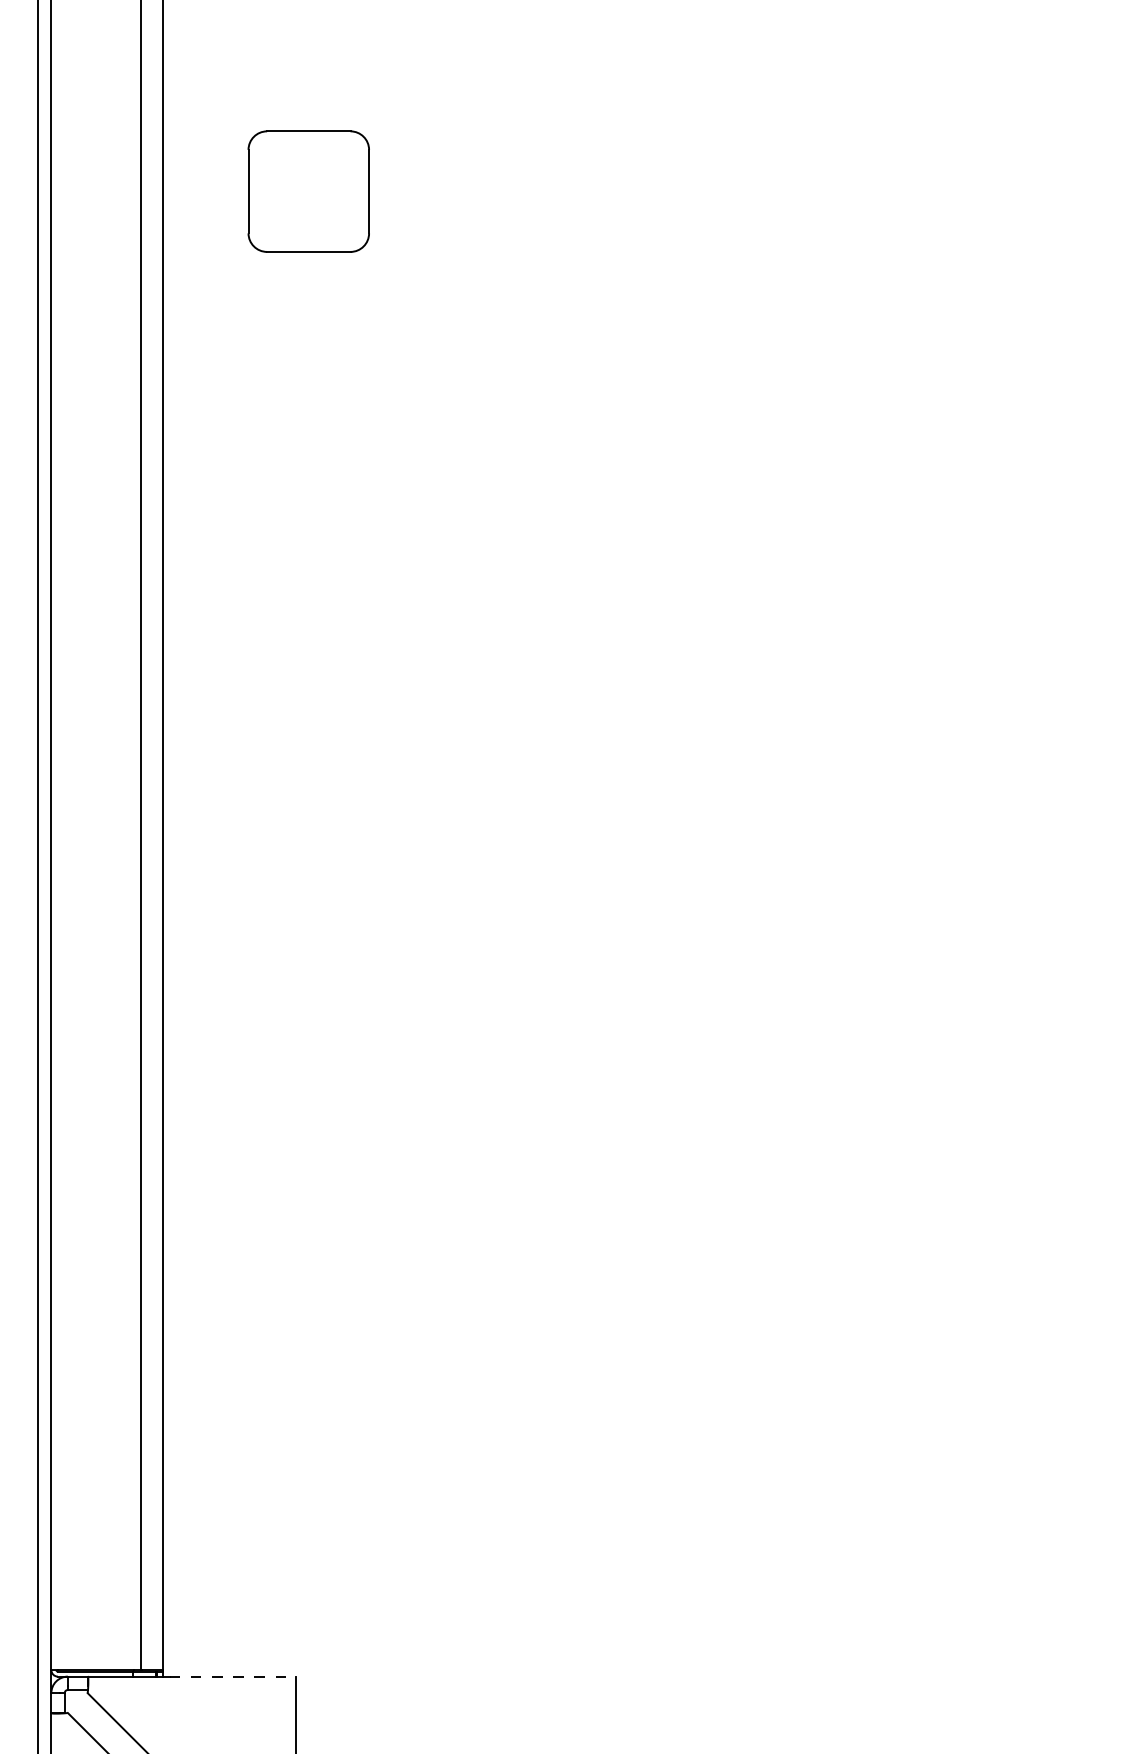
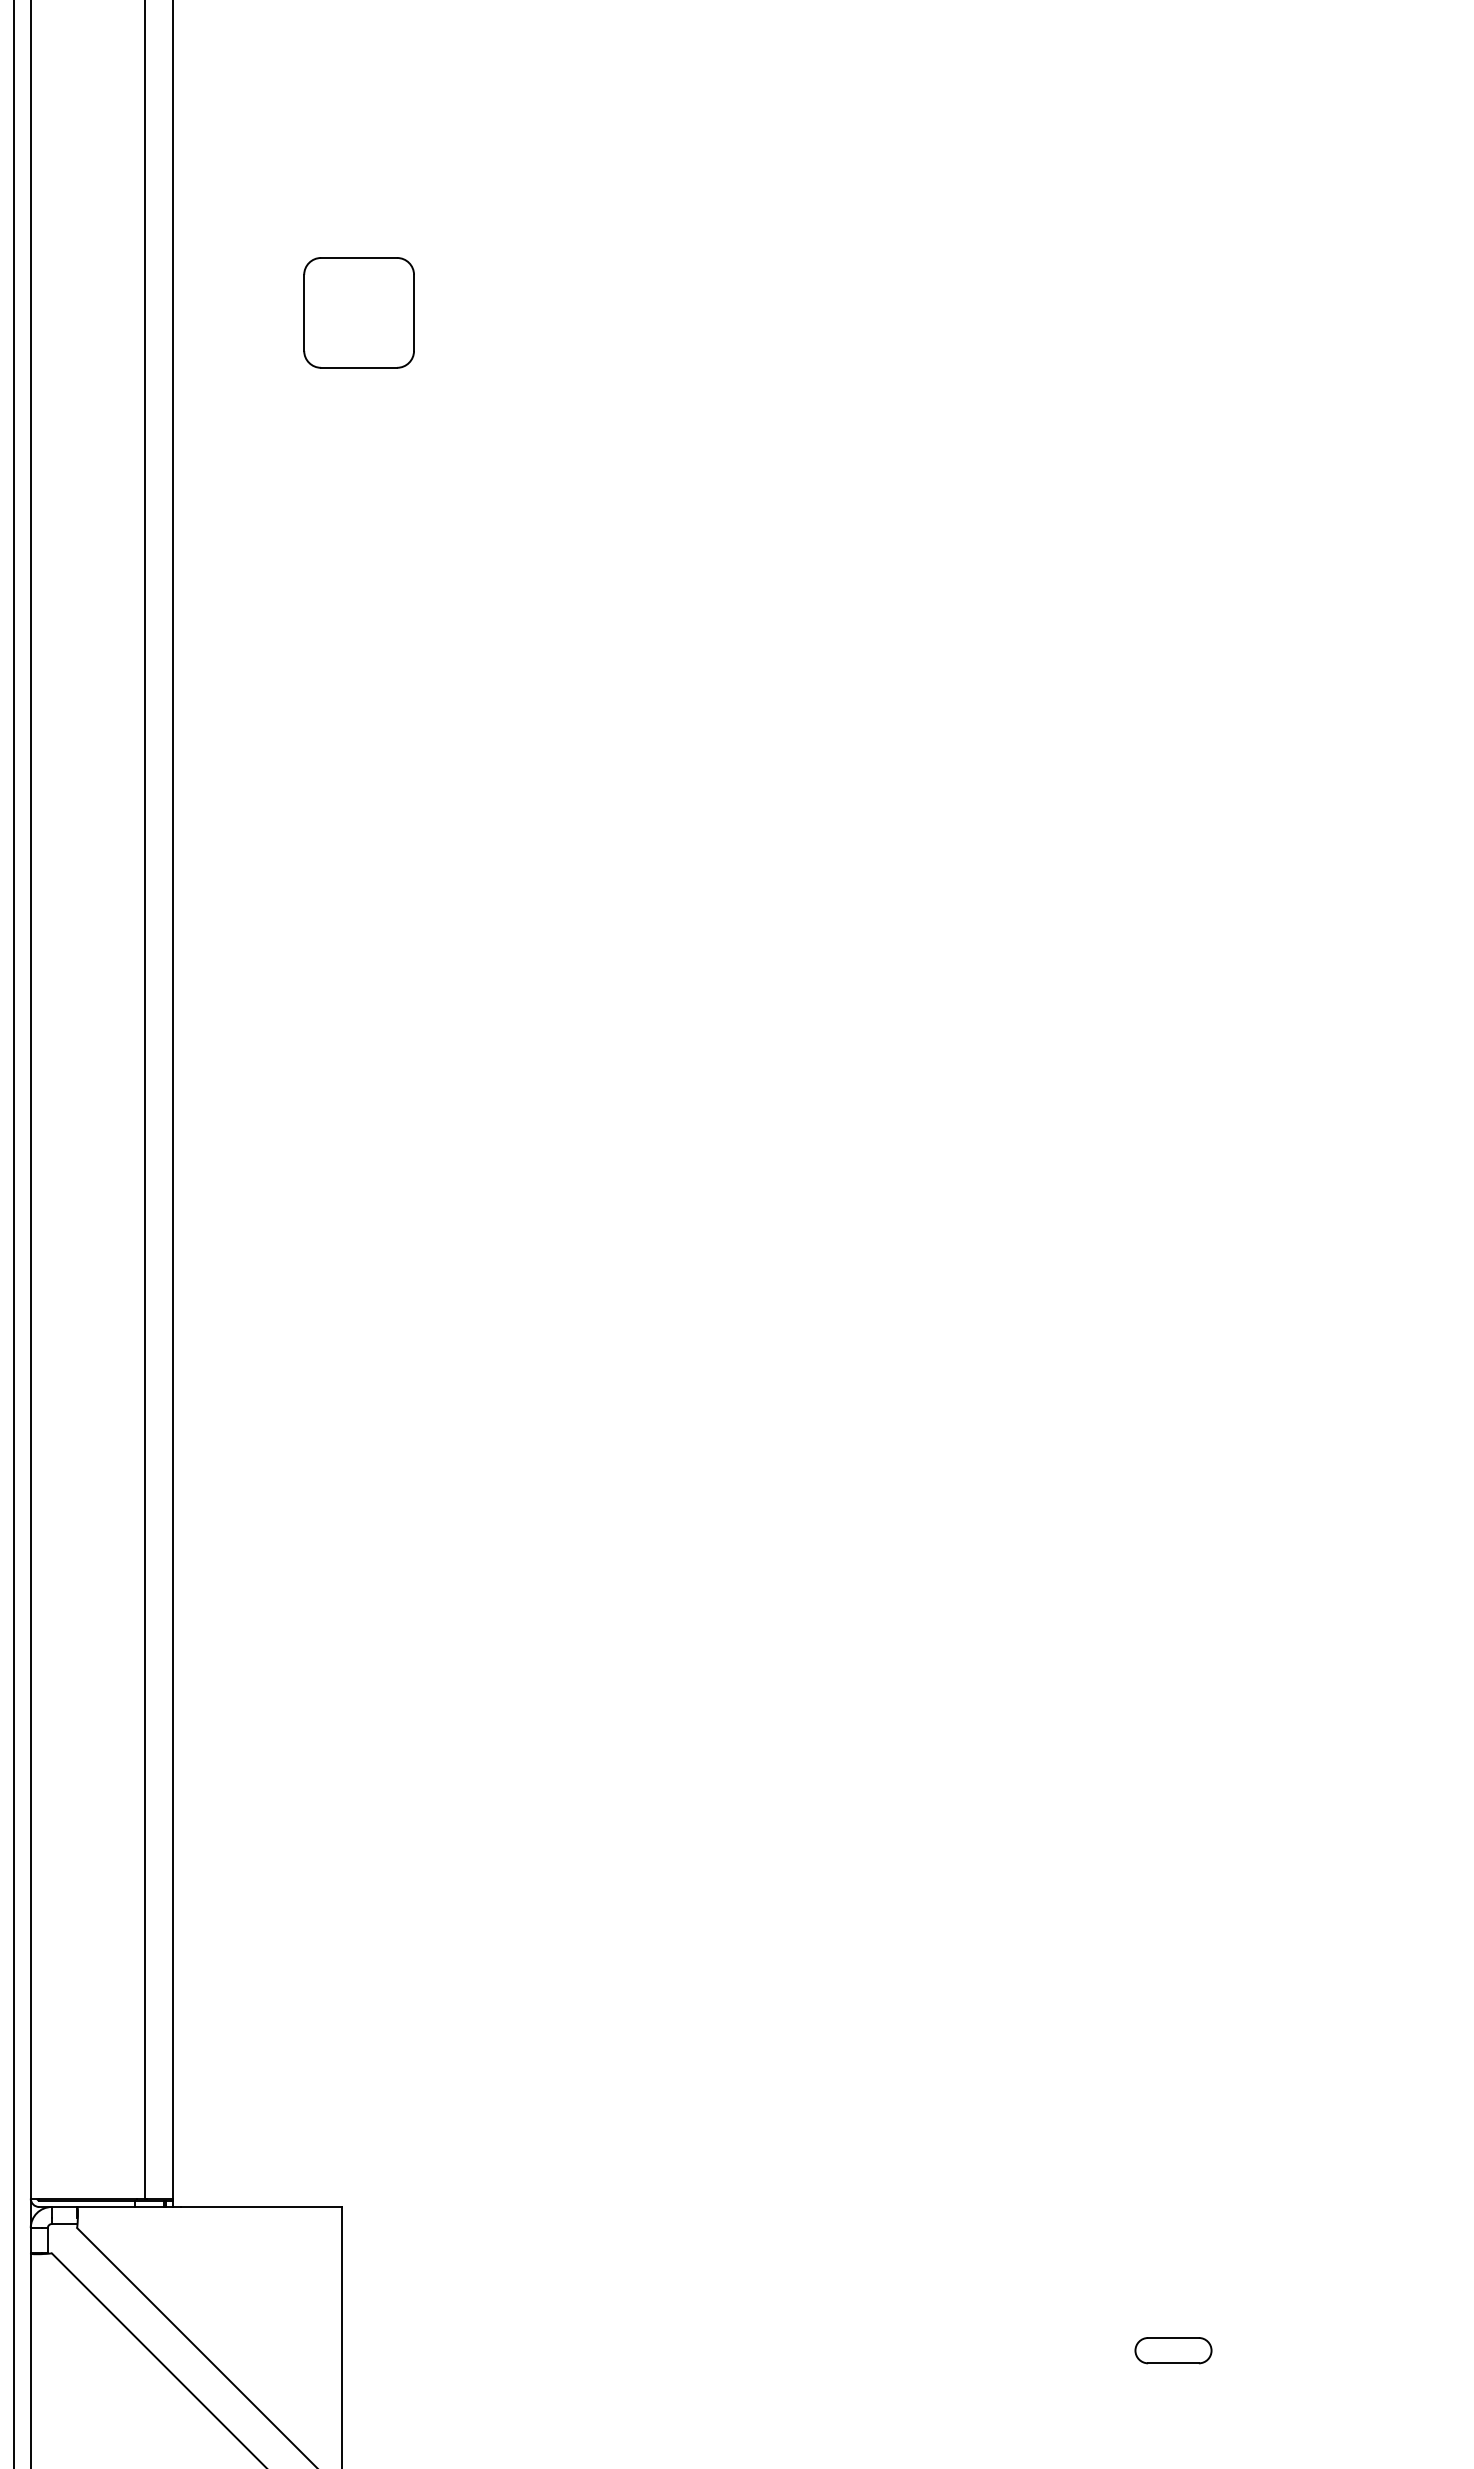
part: (308, 191) -> (358, 312), size x0.71
line: (233, 1676) -> (262, 2206), dashed -> solid

